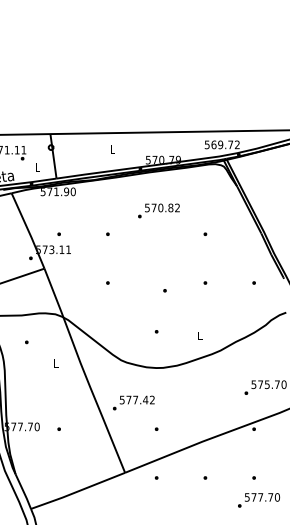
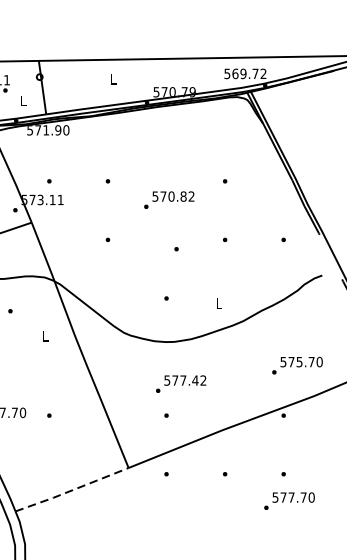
text: (158, 210) -> (168, 199), moved
text: (133, 402) -> (180, 383), moved
line: (78, 491) -> (72, 490), solid -> dashed

